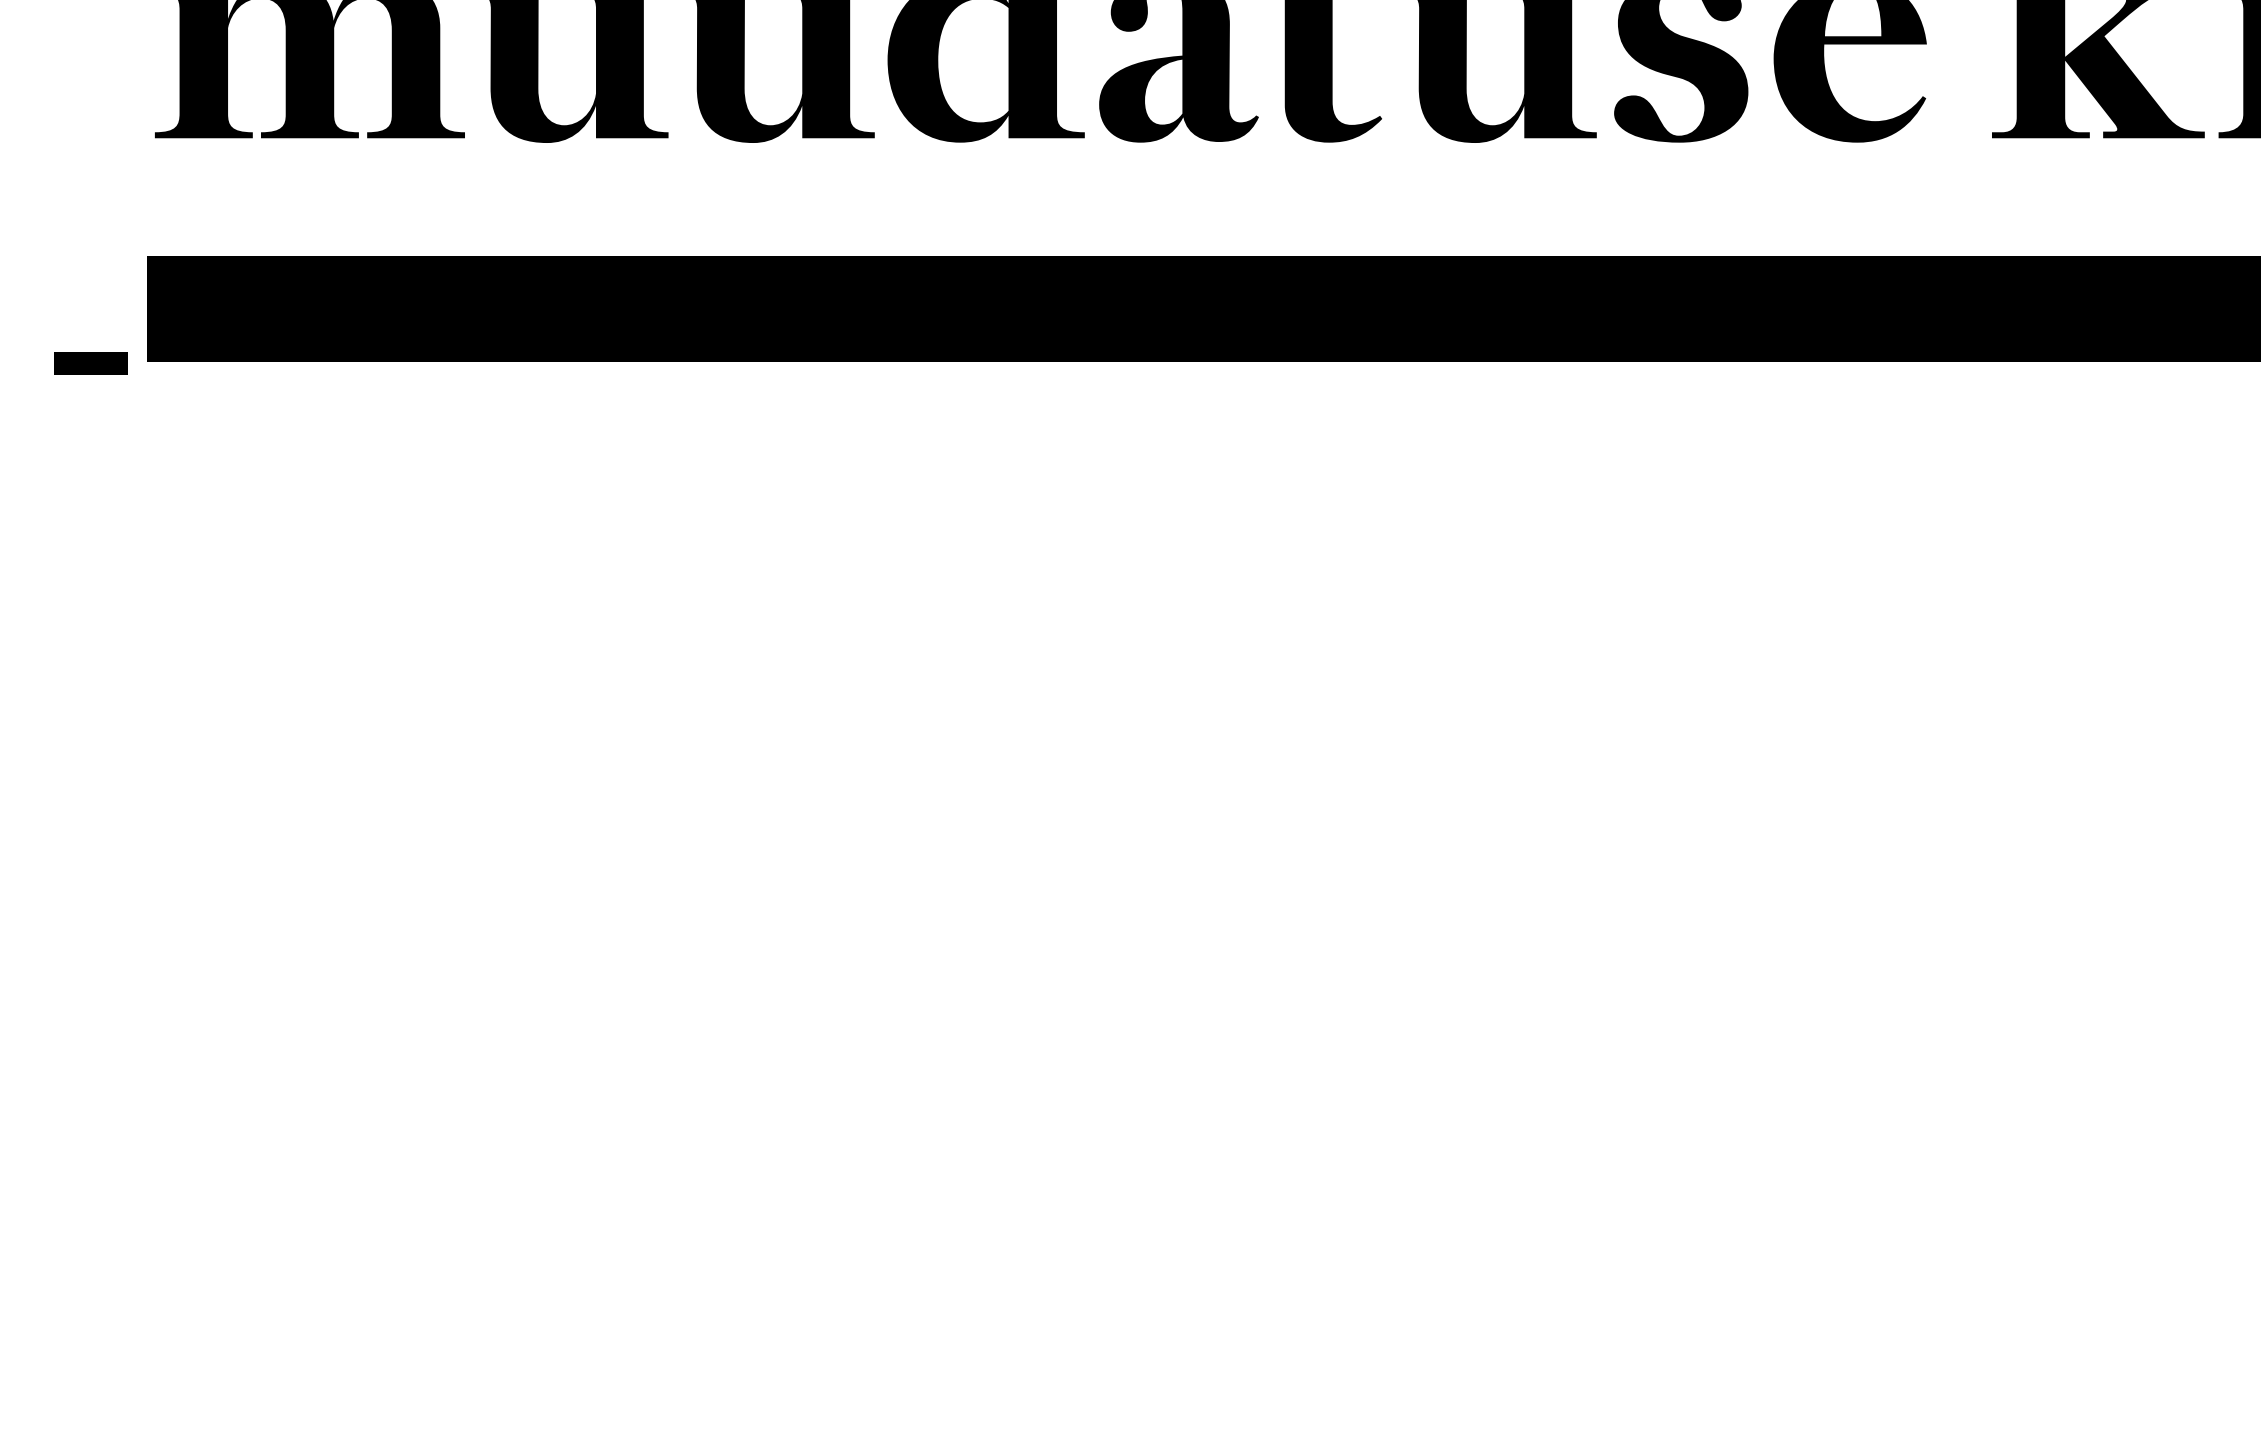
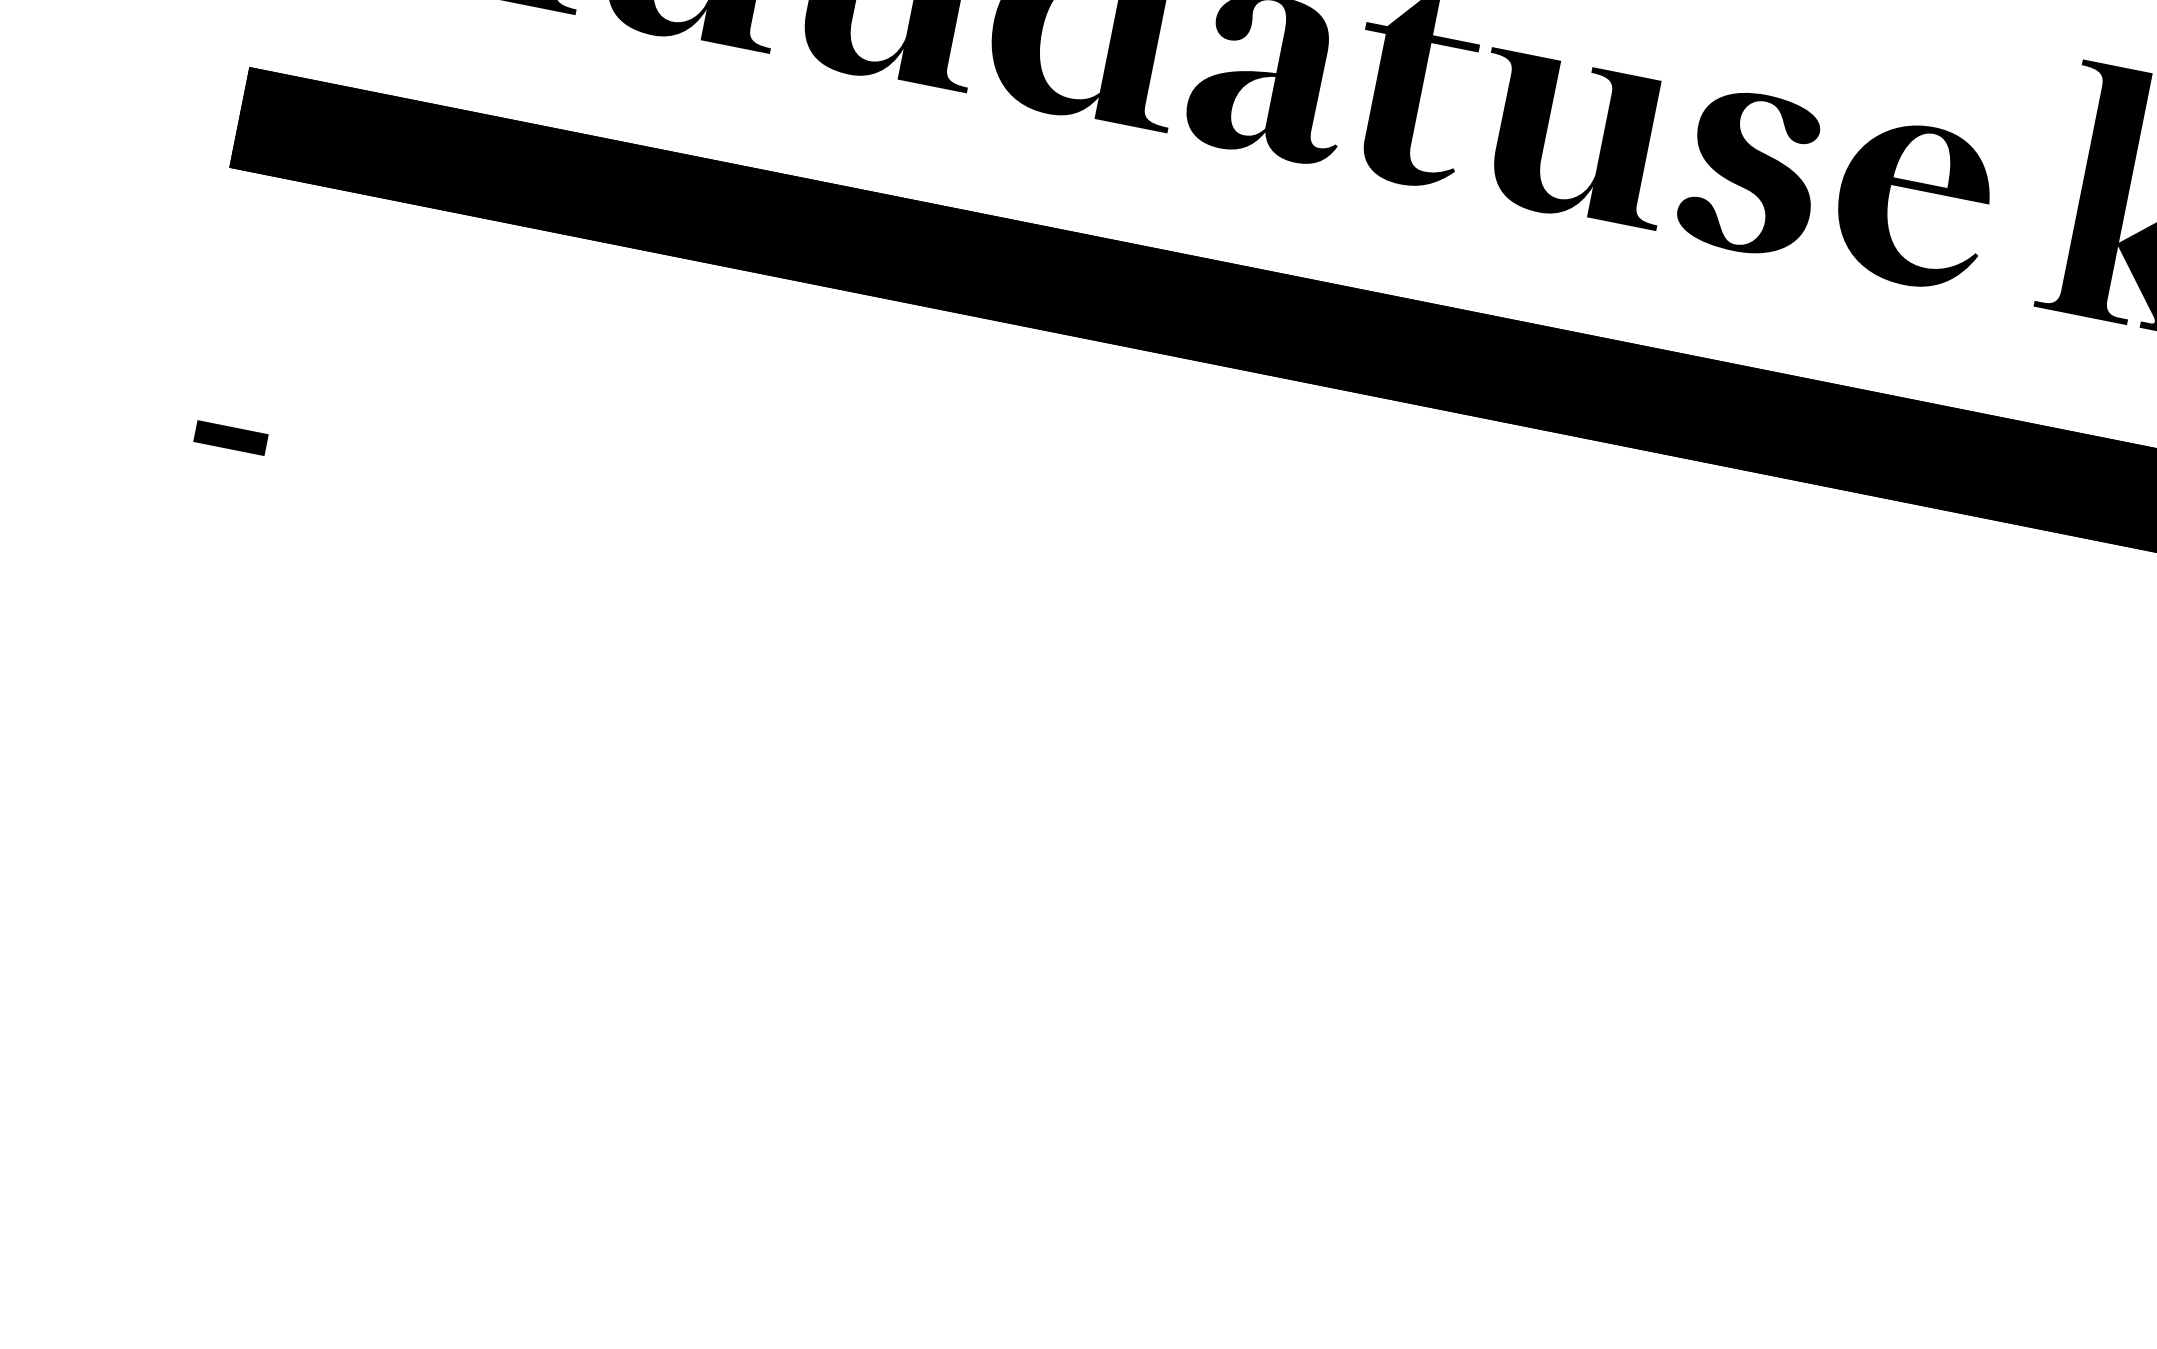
text: (90, 363) -> (230, 437), moved

